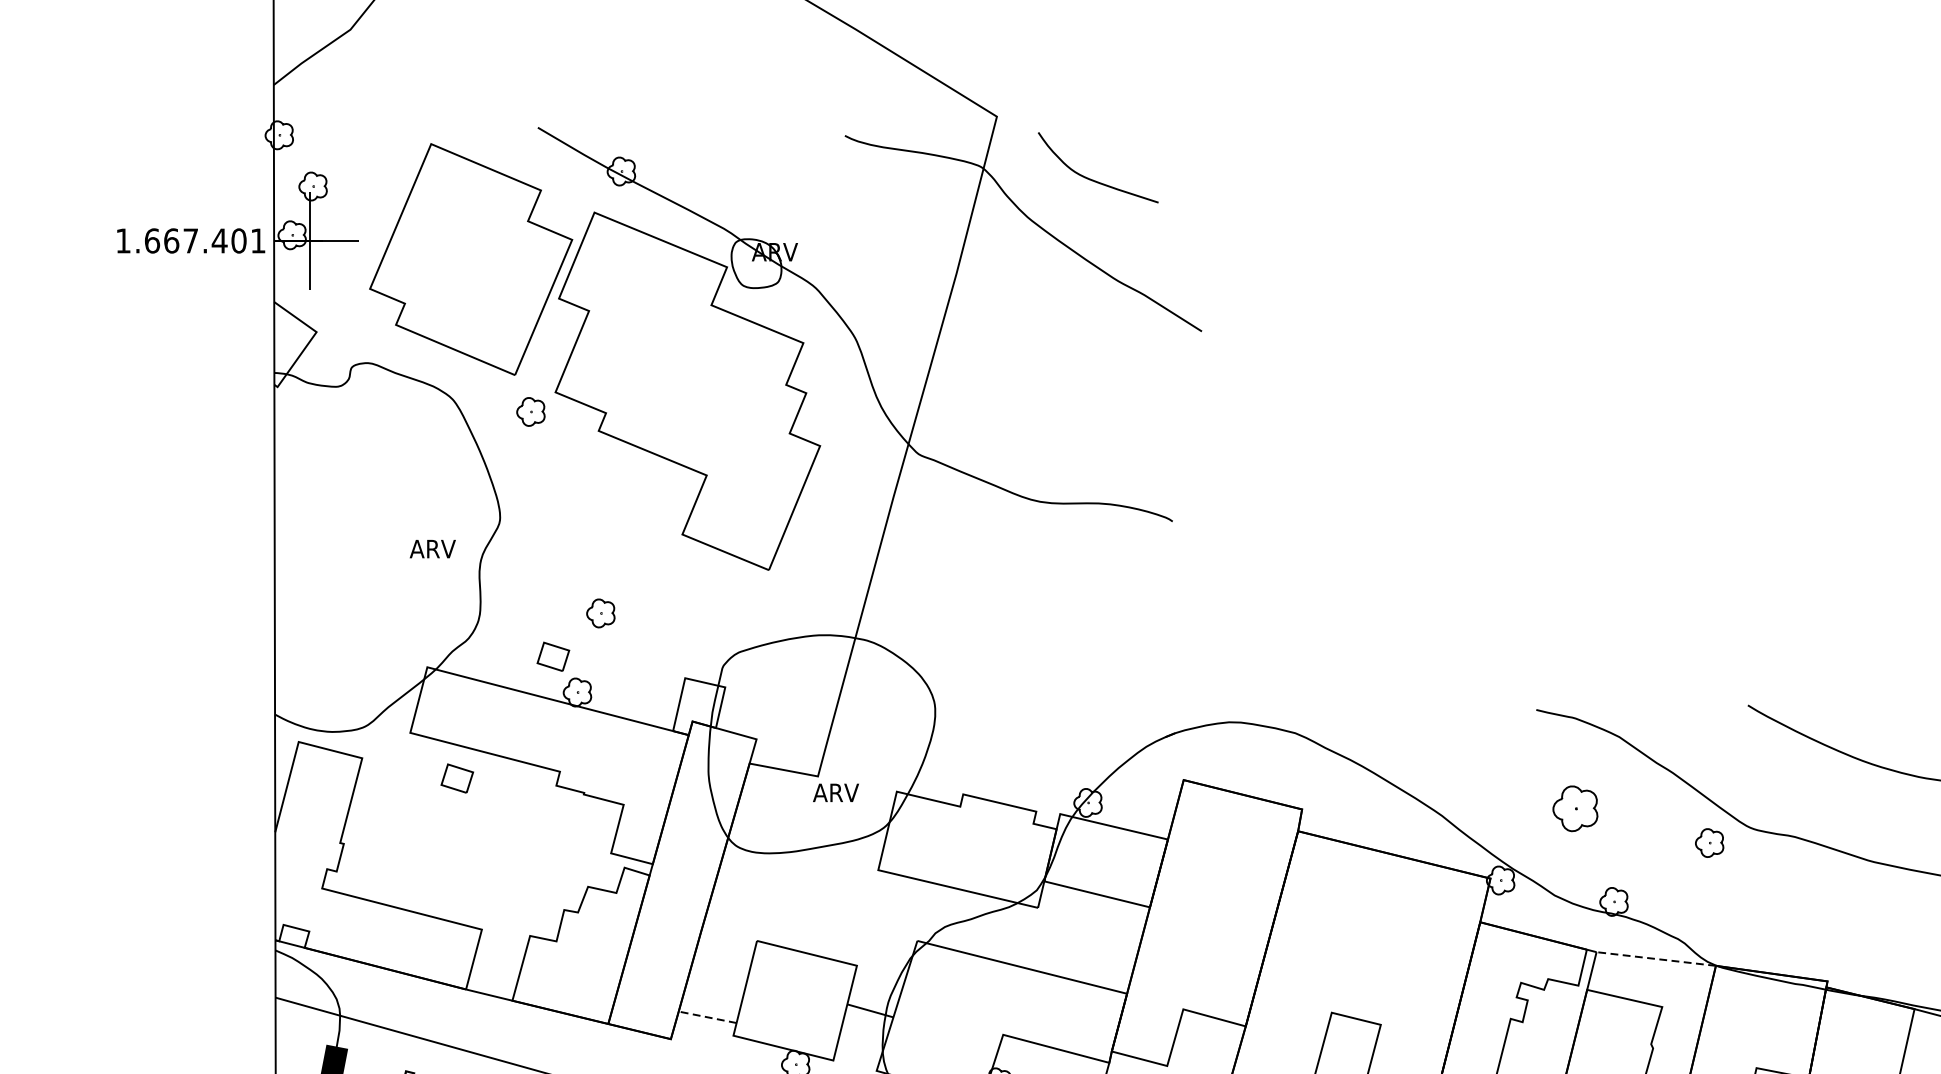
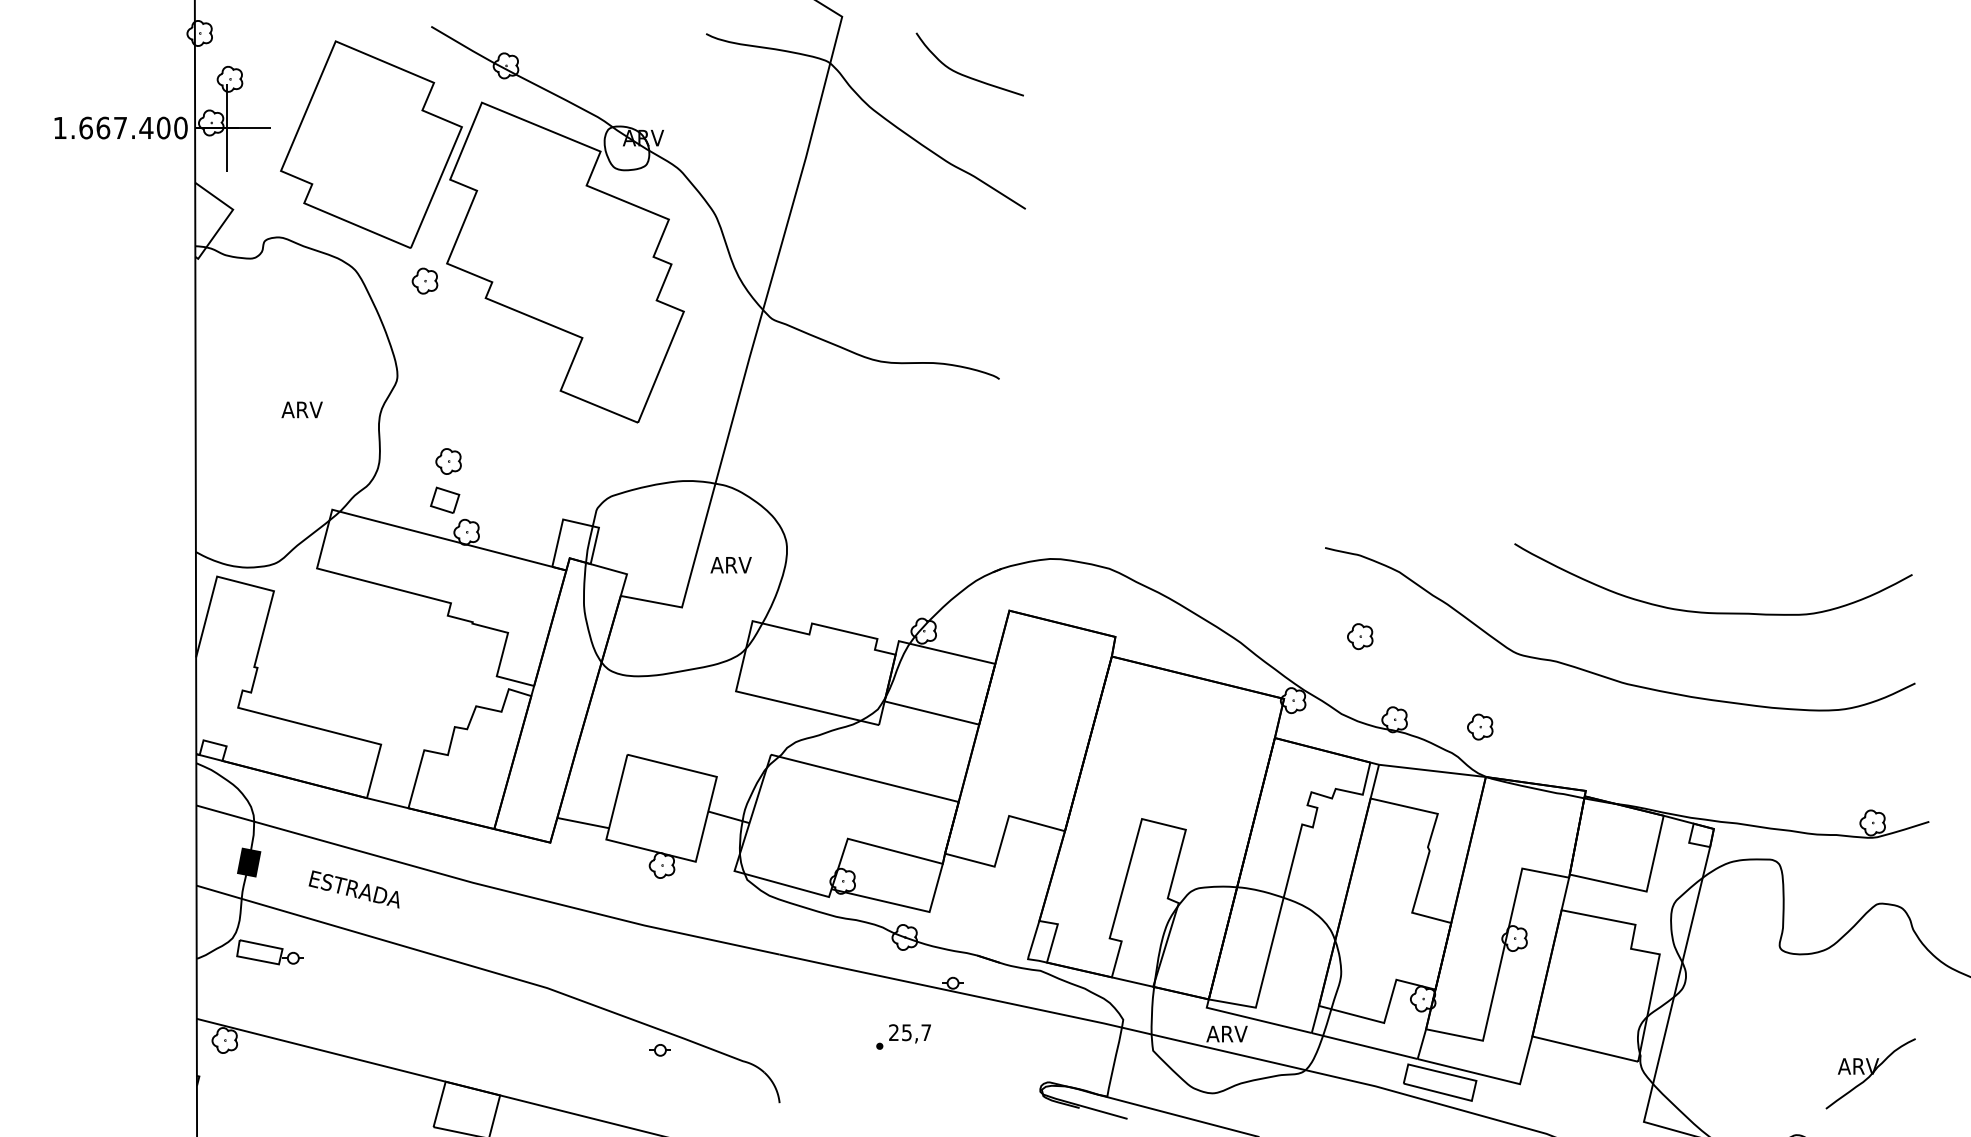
curve: (1092, 178) -> (964, 74), moved
text: (257, 240) -> (180, 127), 1.667.401 -> 1.667.400
text: (432, 548) -> (301, 409), moved
part: (600, 613) -> (448, 461), moved
part: (457, 777) -> (359, 608), removed
text: (835, 793) -> (730, 565), moved
part: (1575, 808) -> (1360, 636), size x0.62
part: (1709, 842) -> (1480, 726), moved
line: (1656, 958) -> (1432, 770), dashed -> solid
line: (706, 1017) -> (582, 823), dashed -> solid

